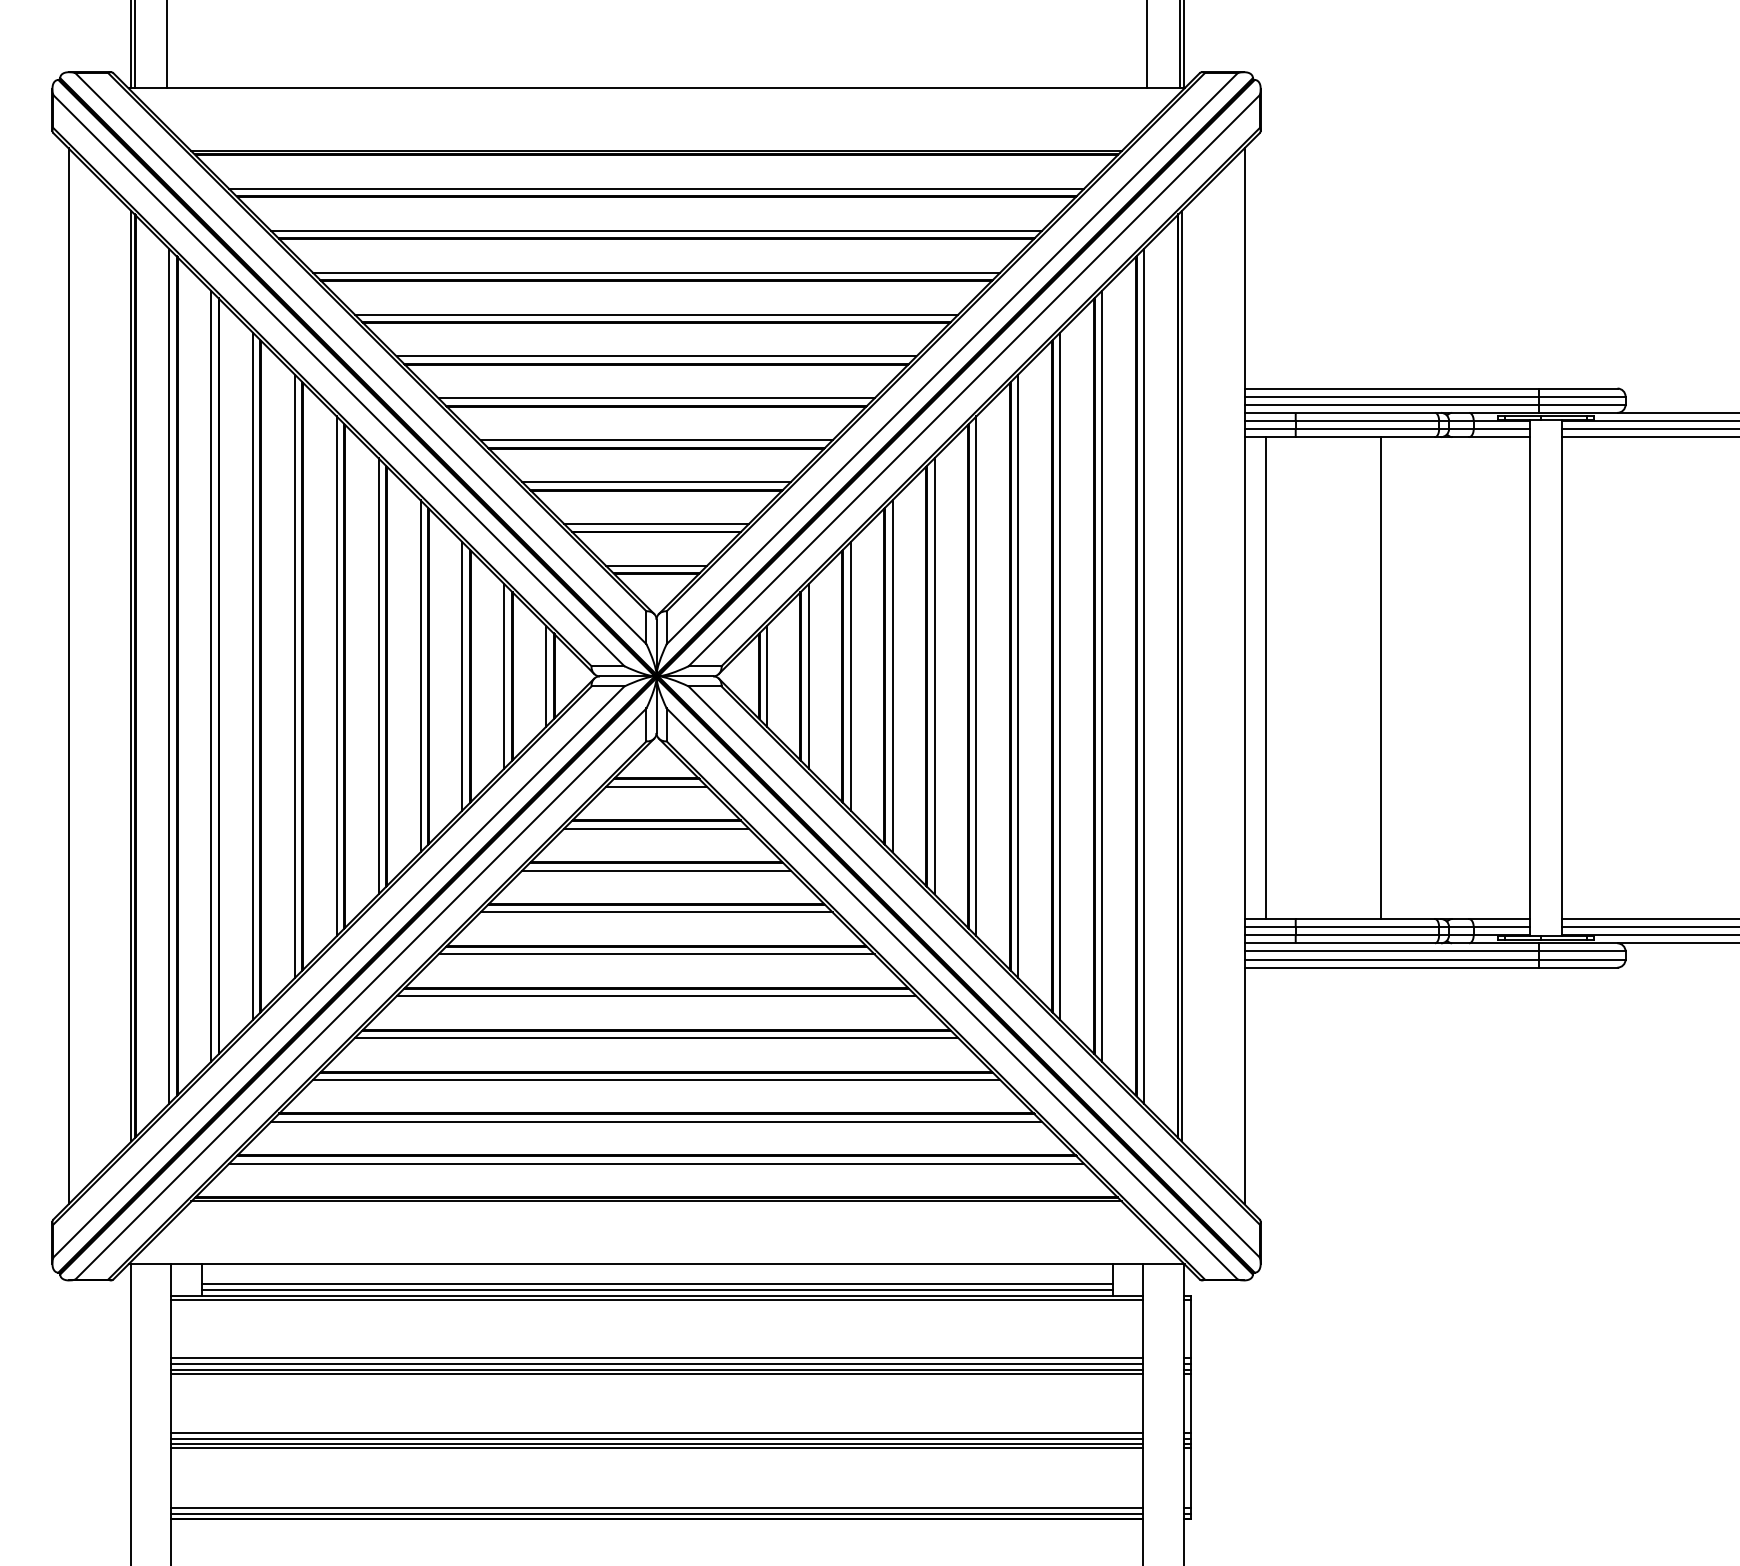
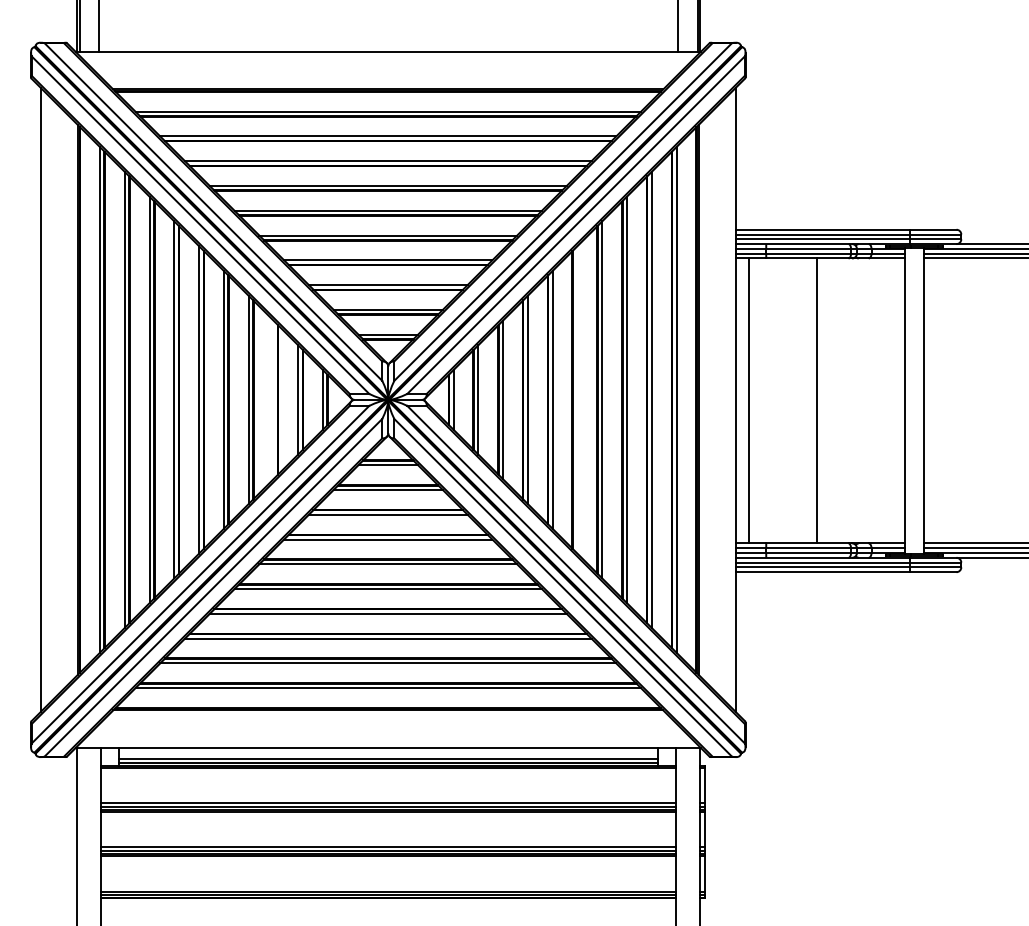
line: (462, 675) -> (273, 399), removed
line: (976, 675) -> (577, 399), removed

